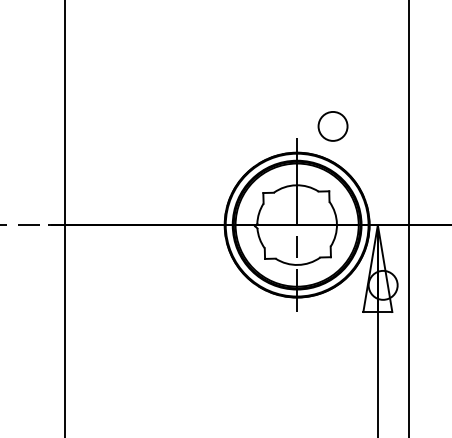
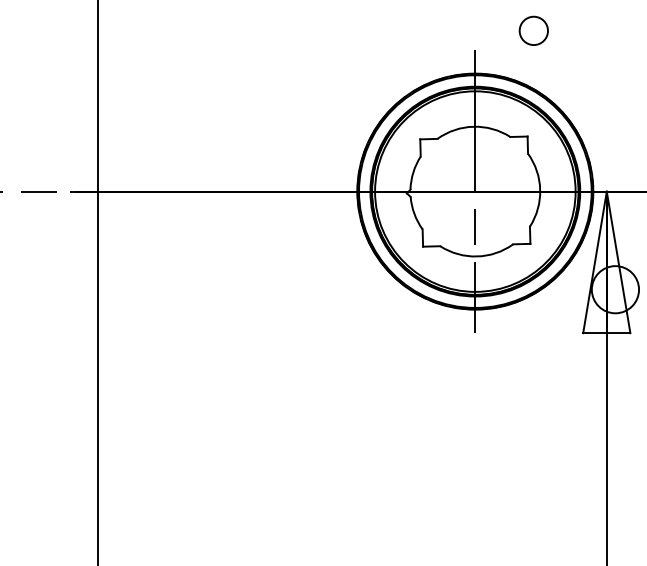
circle: (332, 125) -> (532, 29), size x0.6

